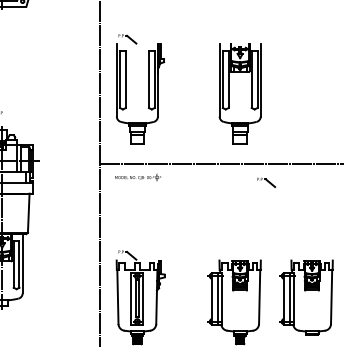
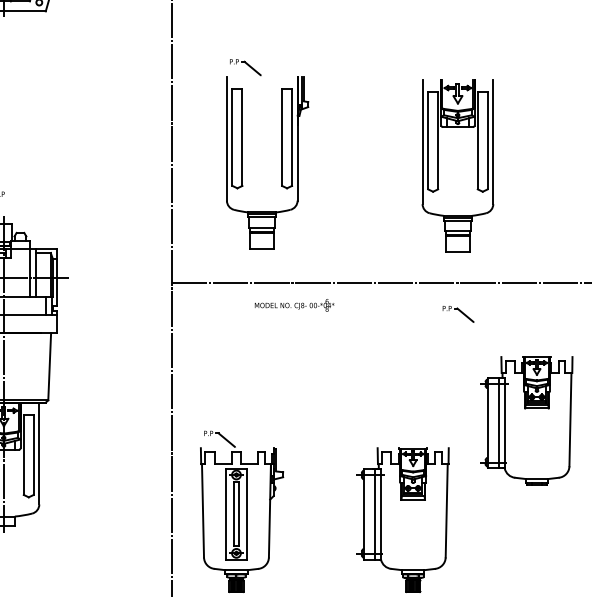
part: (148, 89) -> (281, 154), moved
part: (229, 93) -> (439, 164), moved
text: (137, 177) -> (293, 305), moved
part: (306, 297) -> (527, 420), moved

